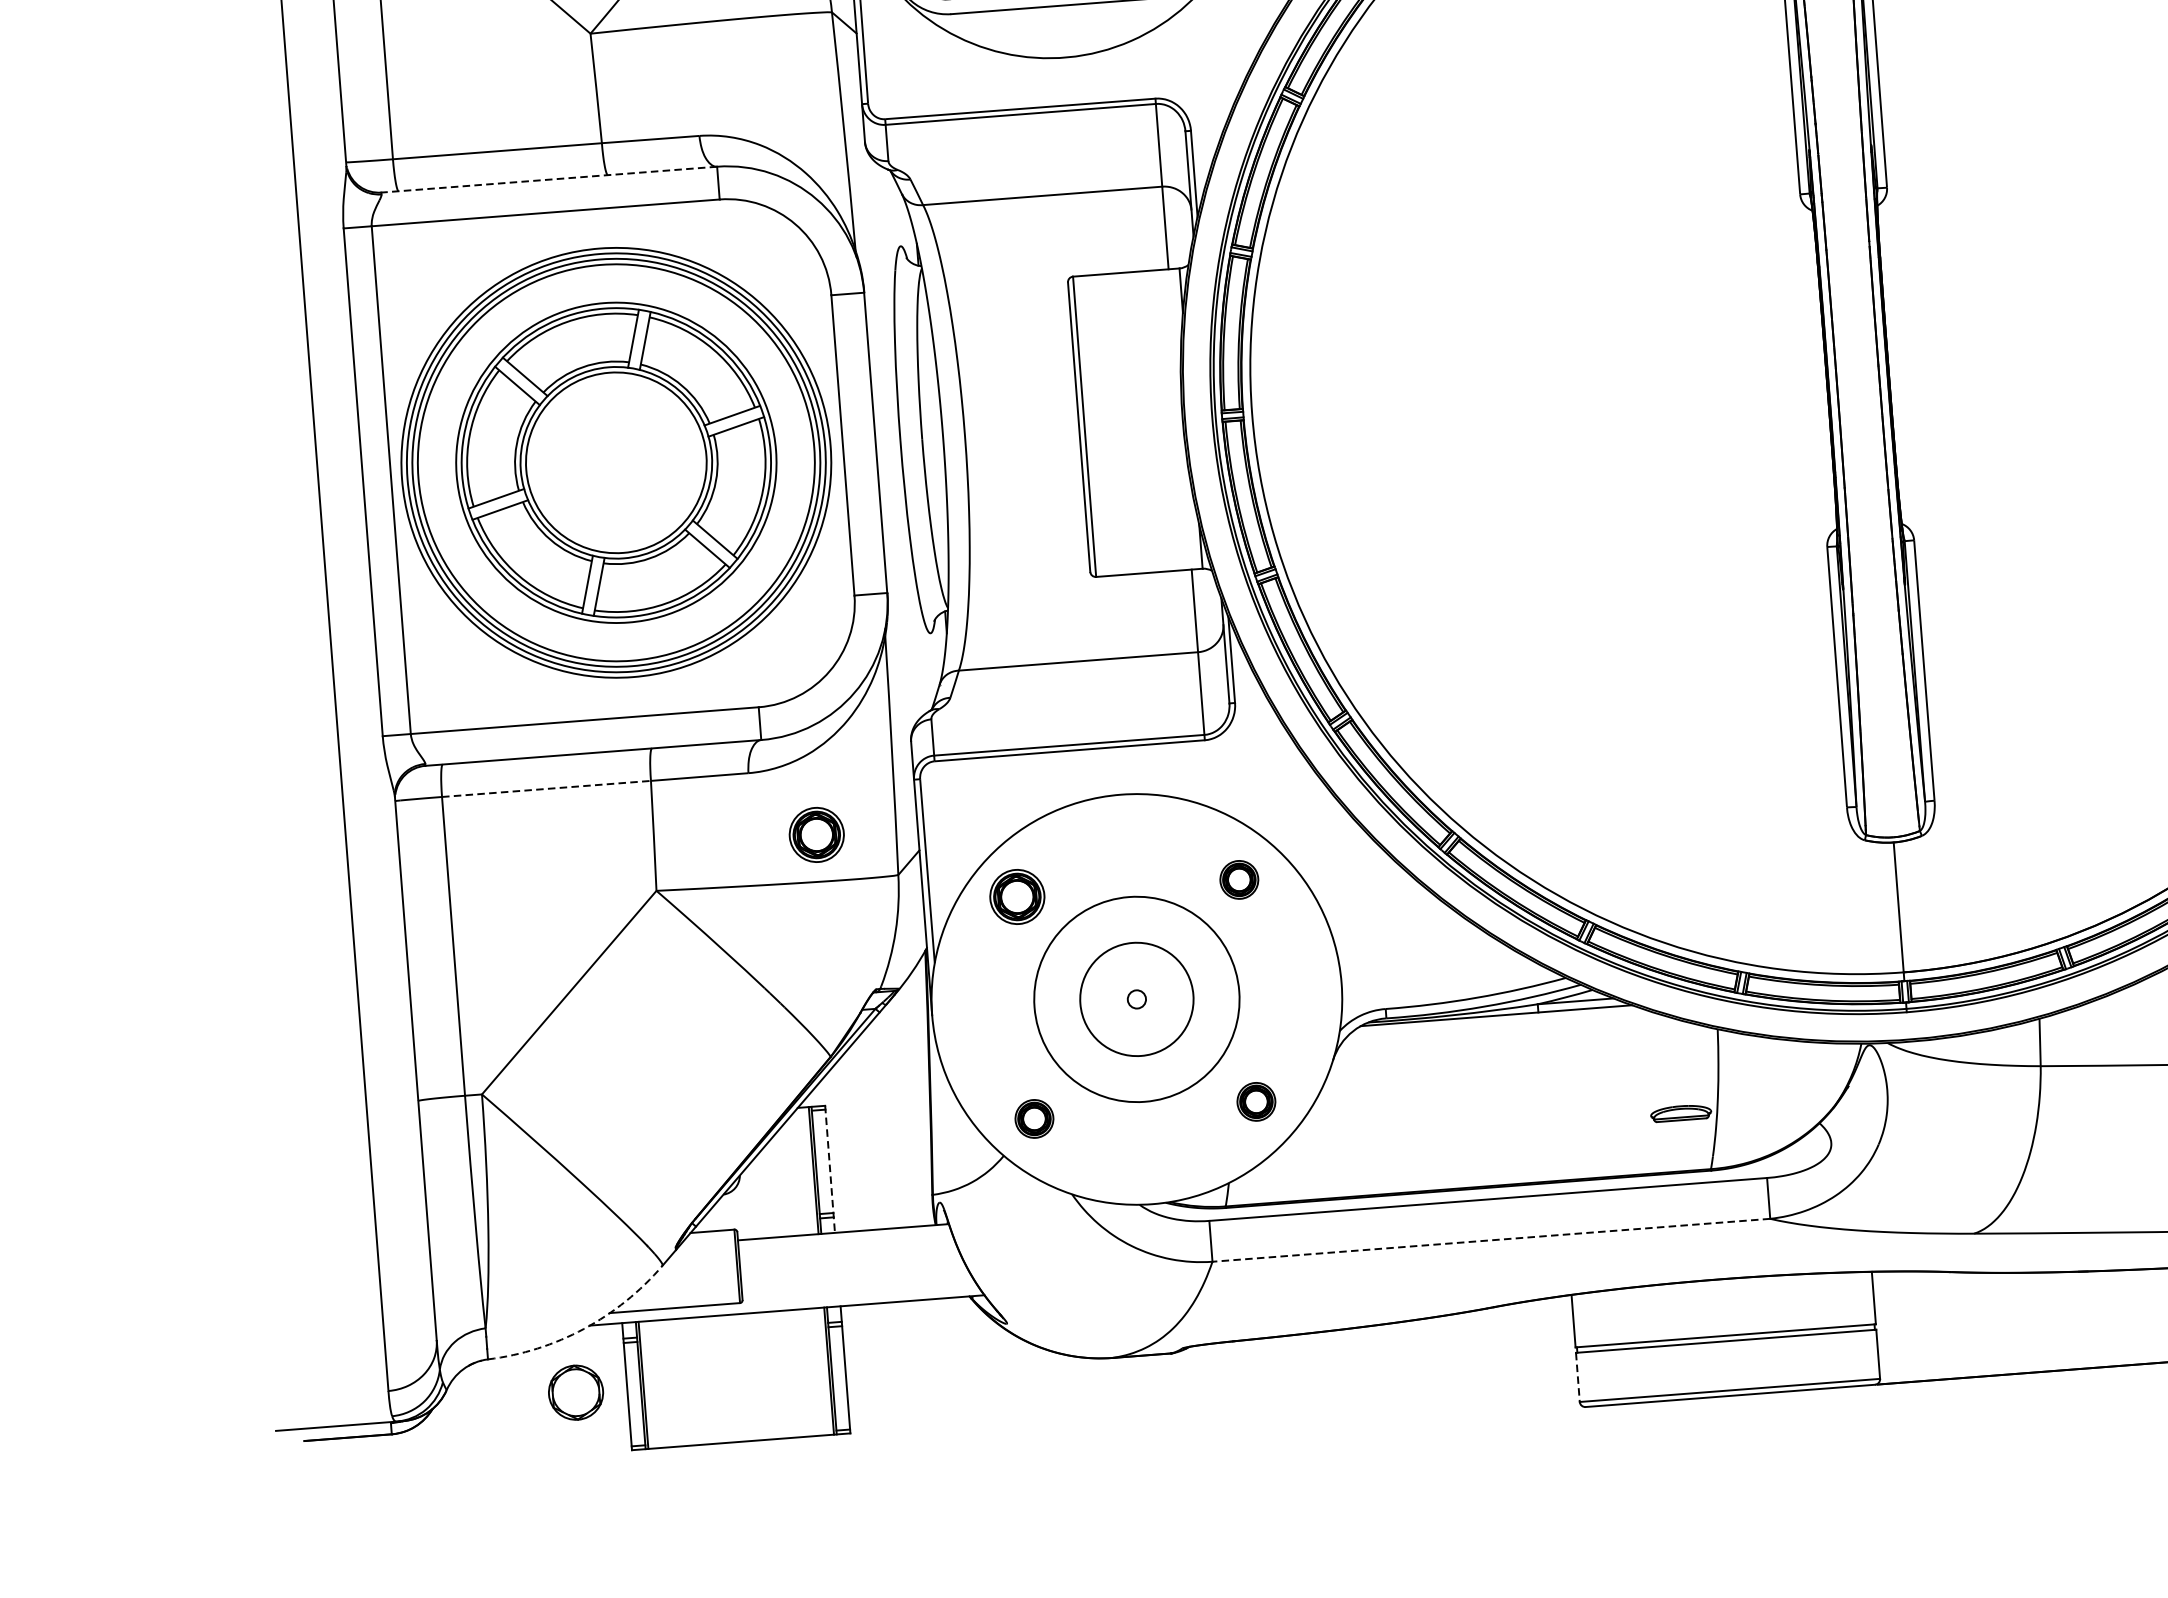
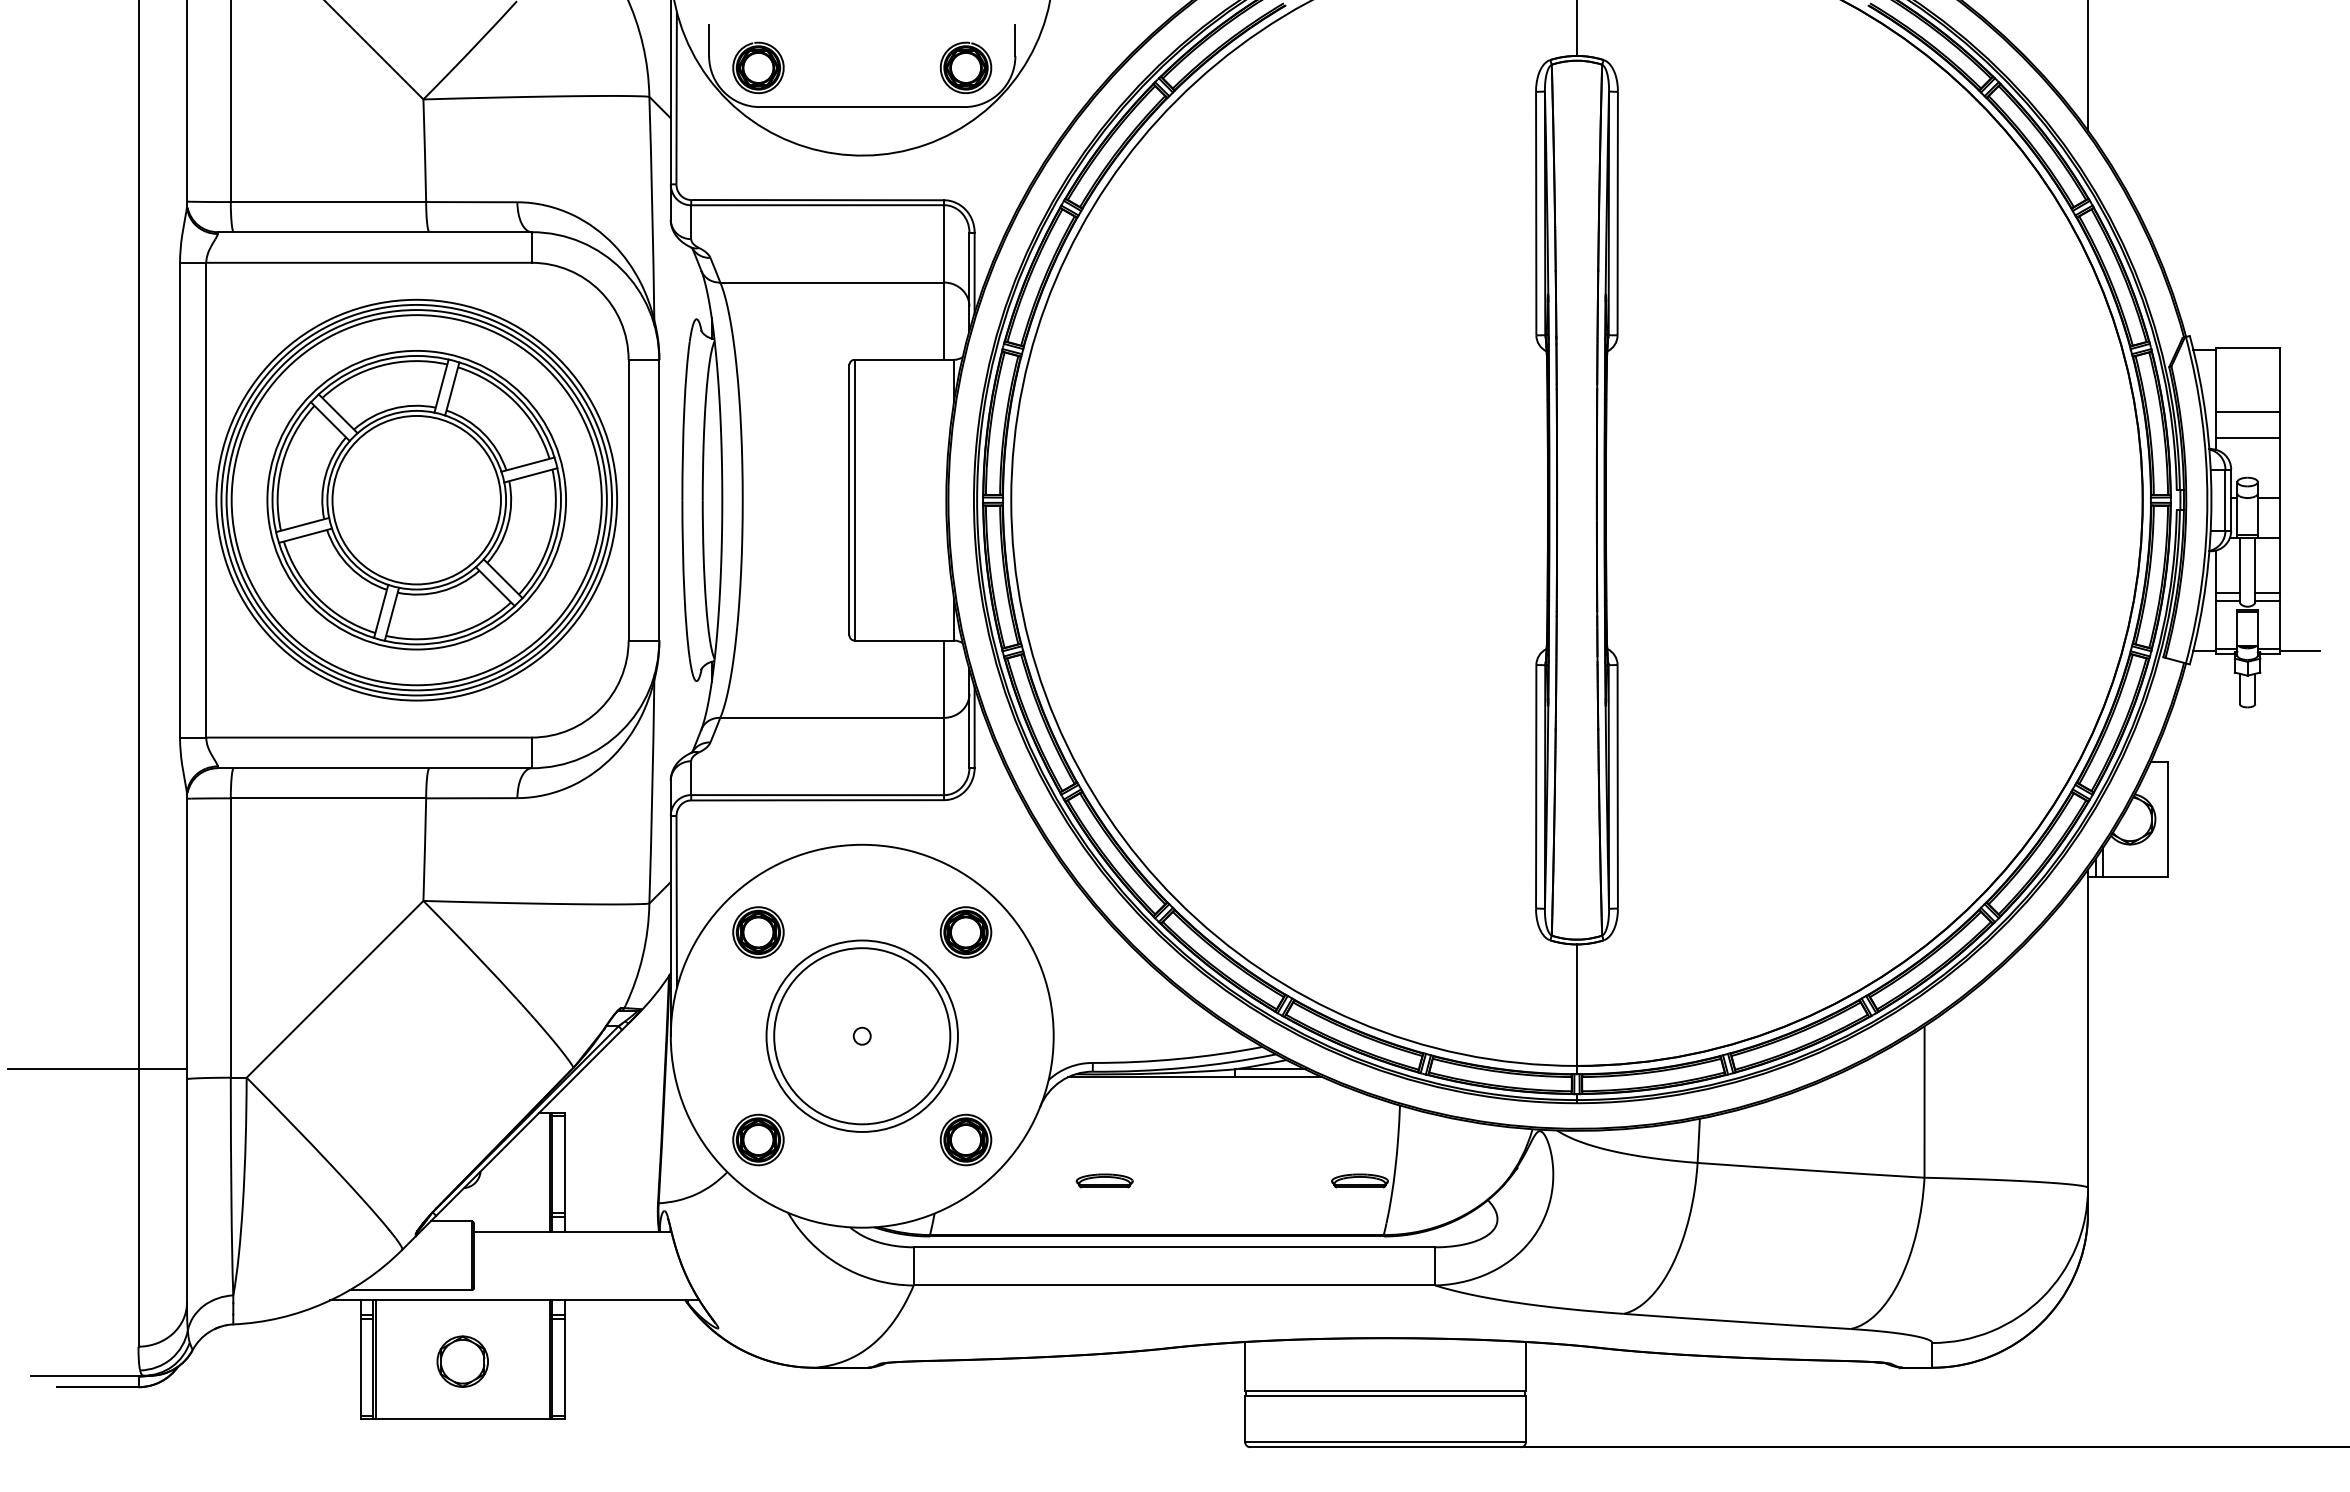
line: (549, 180) -> (374, 232), dashed -> solid
line: (546, 789) -> (328, 798), dashed -> solid
part: (816, 835) -> (576, 860), removed
part: (1238, 879) -> (965, 932), size x1.43
circle: (1137, 999) -> (862, 1036), size x1.67
line: (321, 1097) -> (97, 1069), added
part: (1255, 1101) -> (965, 1139), size x1.43
part: (1034, 1118) -> (758, 1139), size x1.43
part: (1407, 1133) -> (1104, 1180), added
line: (829, 1169) -> (564, 1172), dashed -> solid
line: (1491, 1240) -> (1174, 1285), dashed -> solid
arc: (583, 1328) -> (324, 1302), dashed -> solid
line: (1578, 1377) -> (1245, 1419), dashed -> solid
part: (575, 1392) -> (462, 1361), moved

